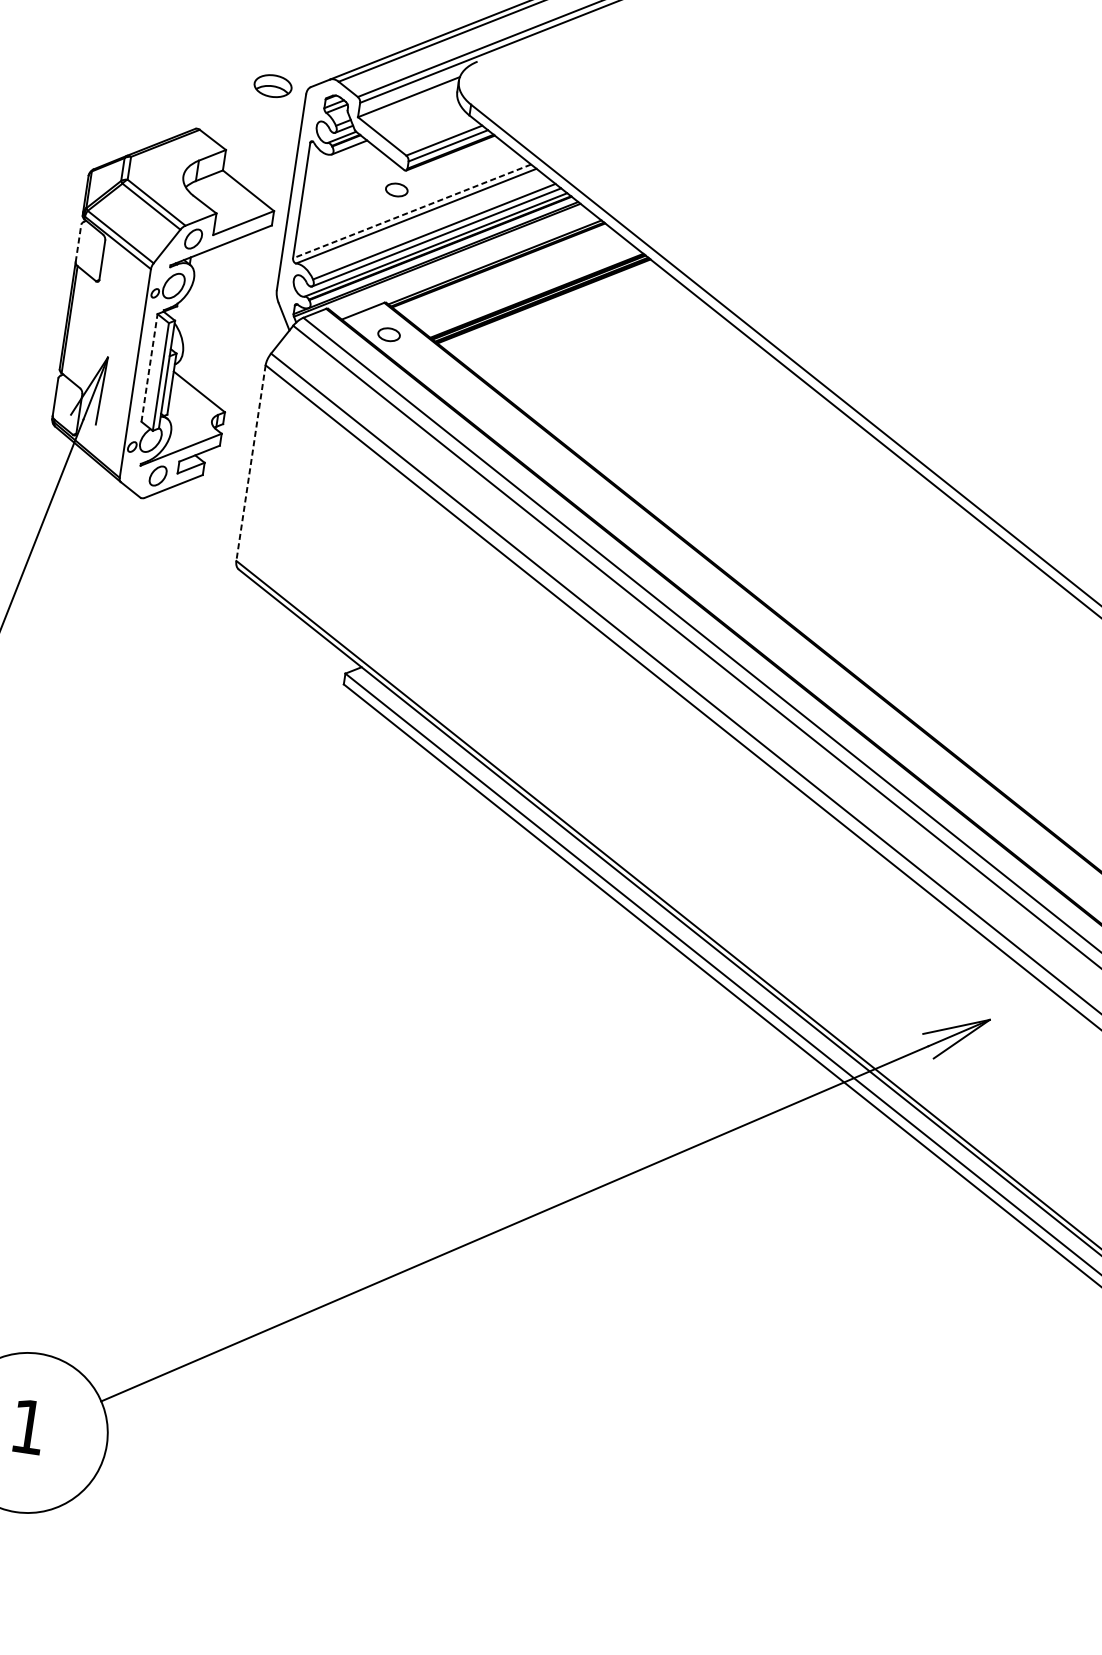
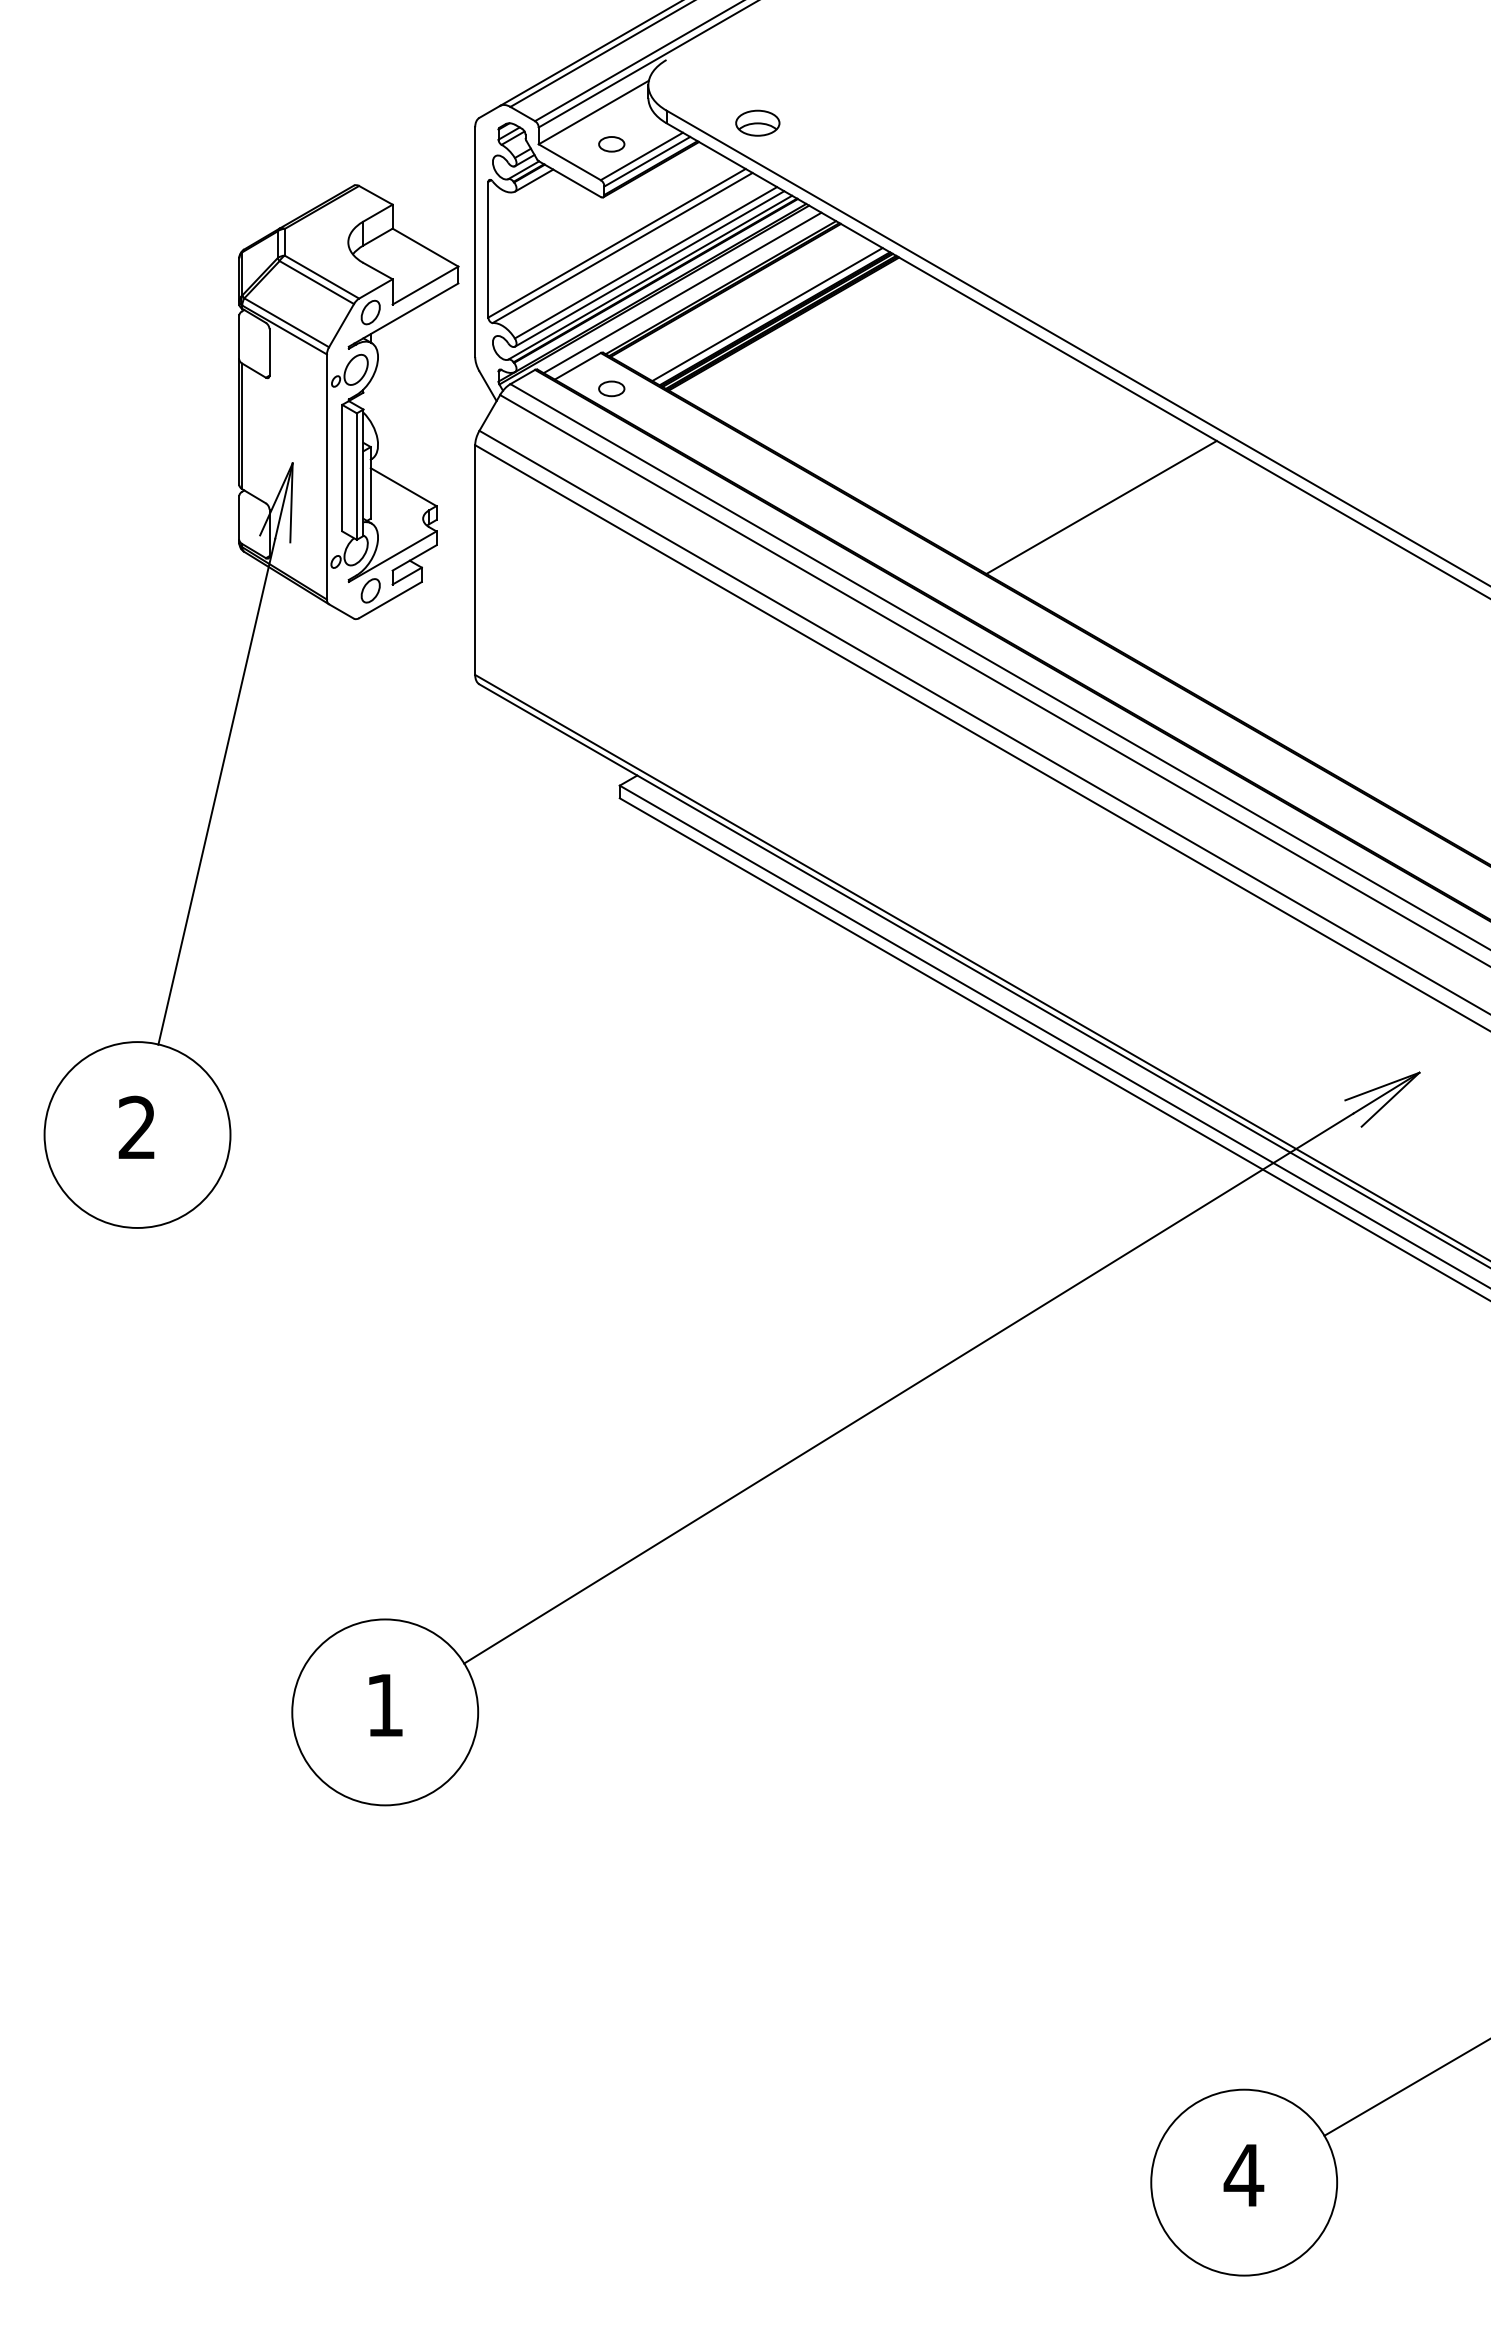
part: (272, 85) -> (757, 122), moved
part: (396, 190) -> (611, 144), moved
line: (412, 211) -> (617, 243), dashed -> solid
line: (78, 243) -> (239, 337), dashed -> solid
line: (461, 261) -> (682, 292), added
line: (531, 291) -> (767, 314), added
line: (149, 367) -> (342, 467), dashed -> solid
line: (251, 463) -> (475, 560), dashed -> solid
line: (791, 497) -> (1101, 506), added

